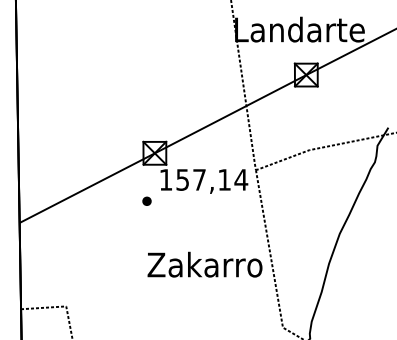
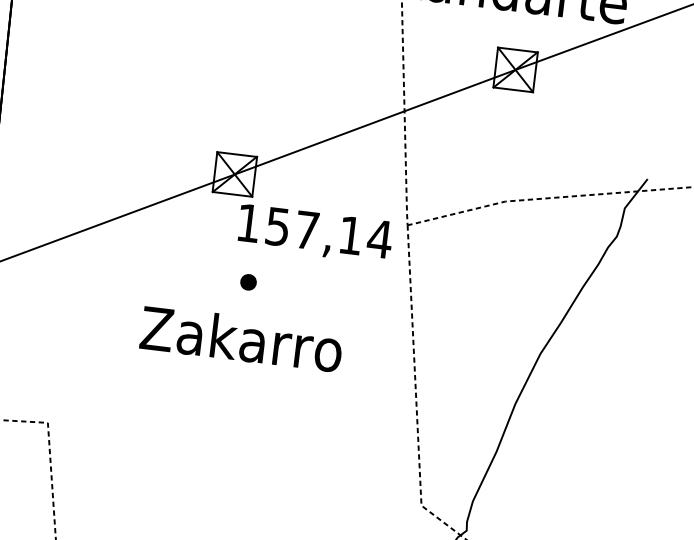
part: (146, 200) -> (247, 280), moved
text: (204, 264) -> (240, 338), moved

